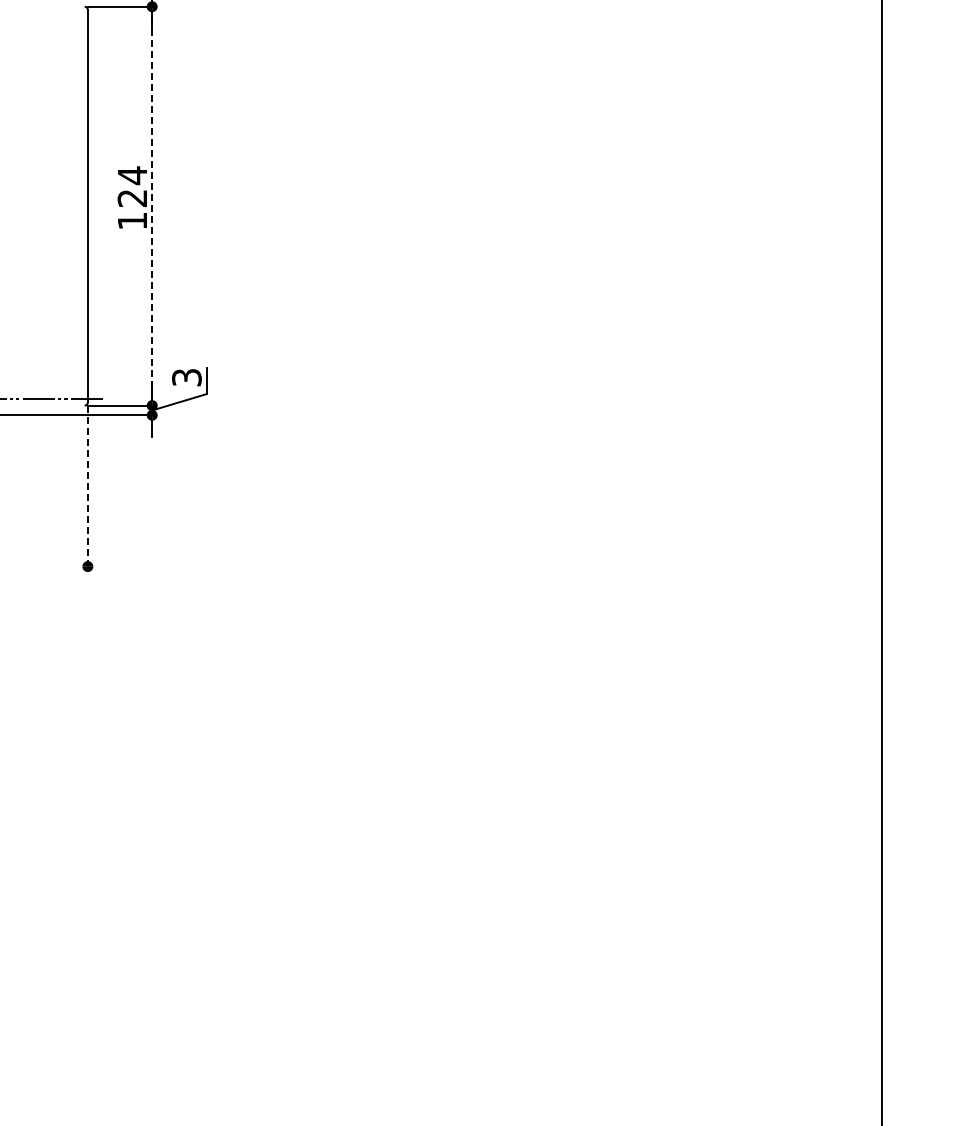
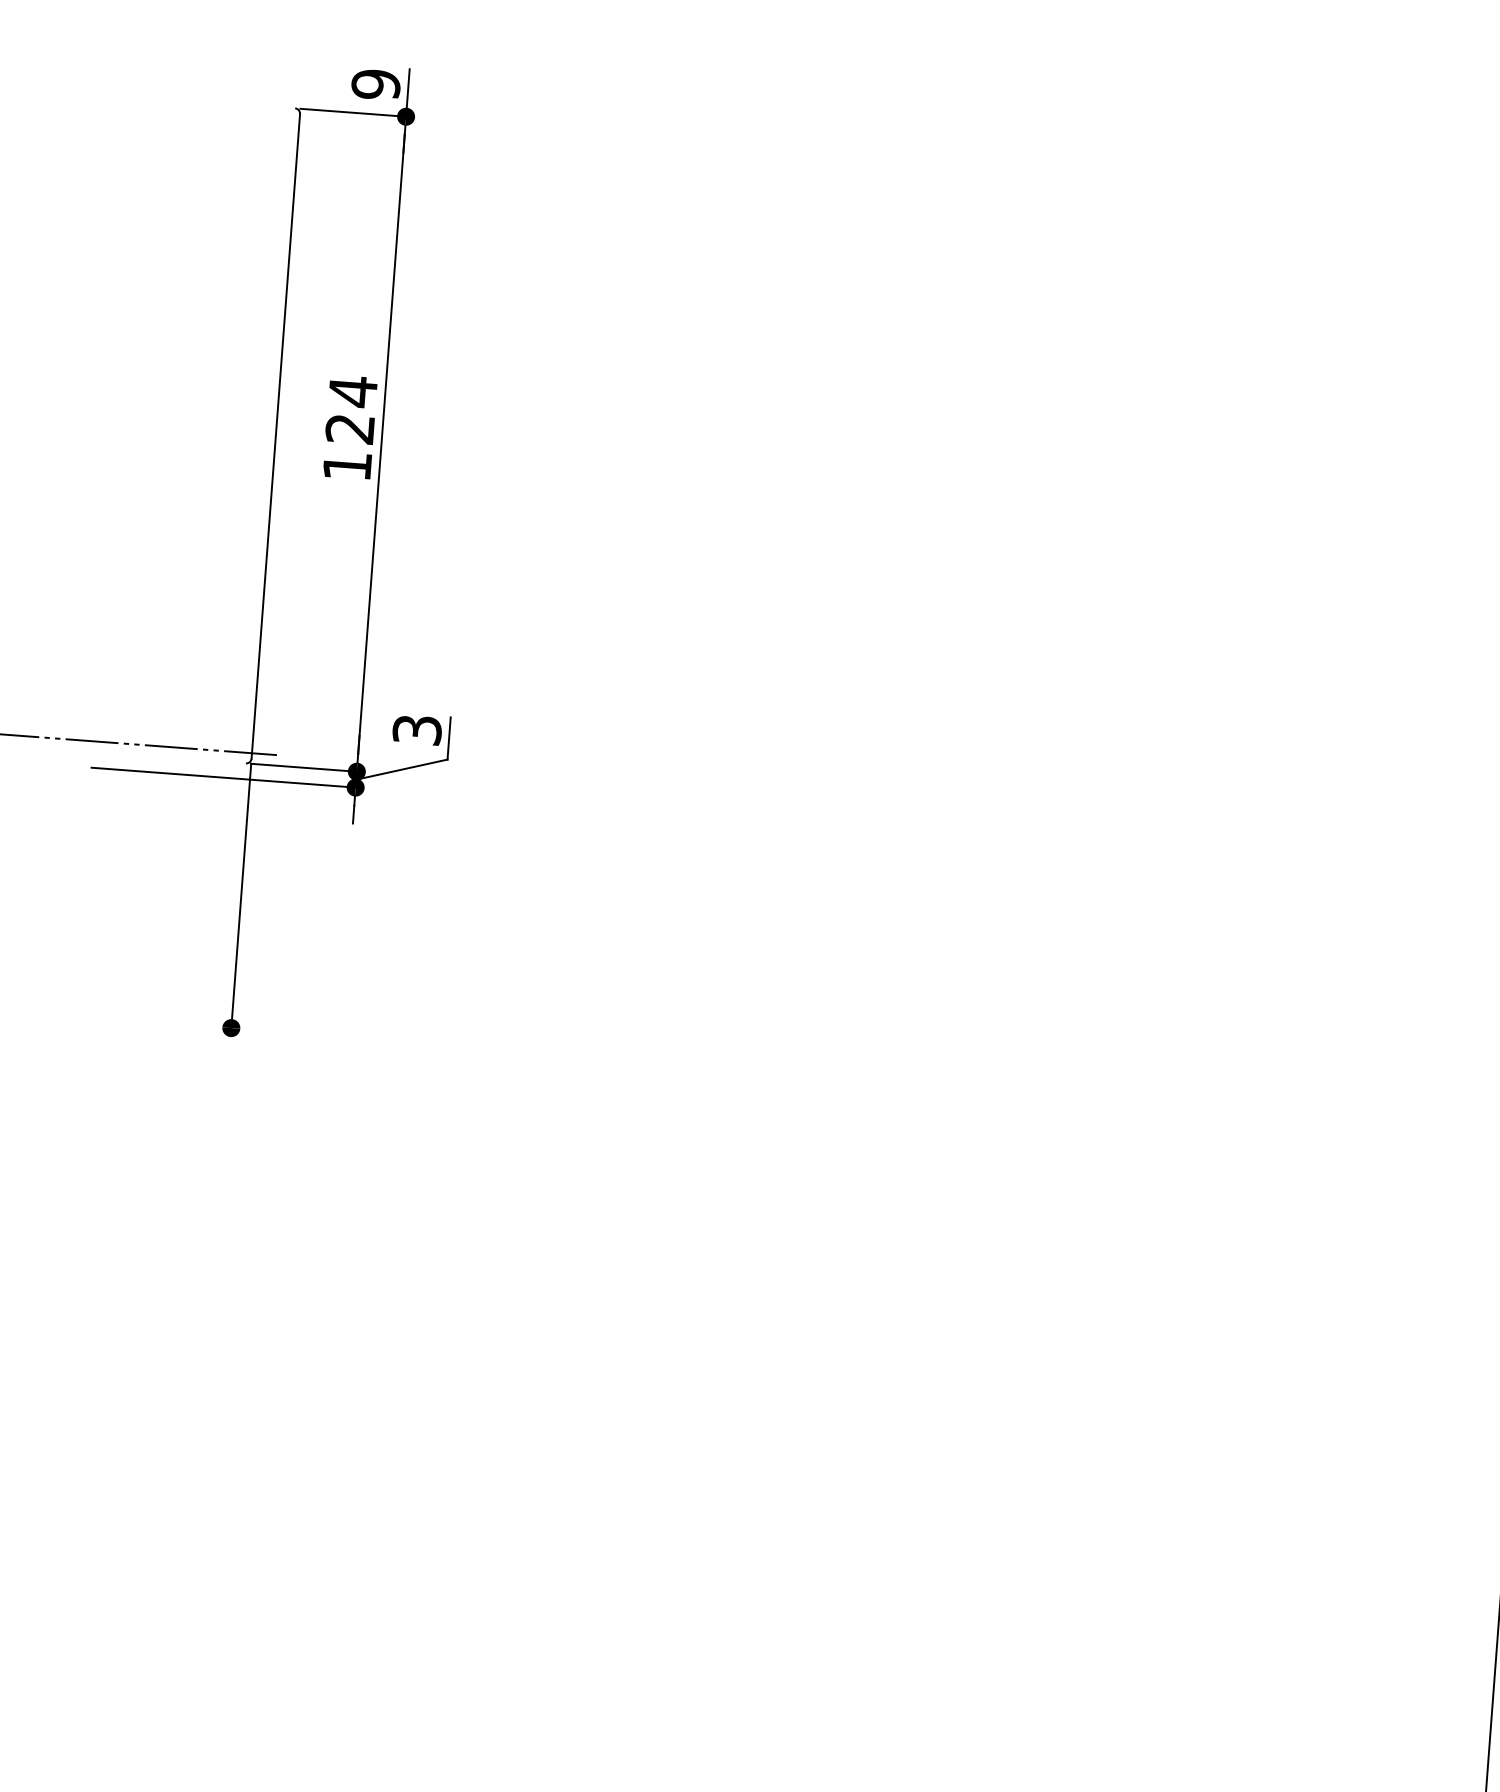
line: (152, 206) -> (381, 444), dashed -> solid
line: (87, 488) -> (240, 899), dashed -> solid

